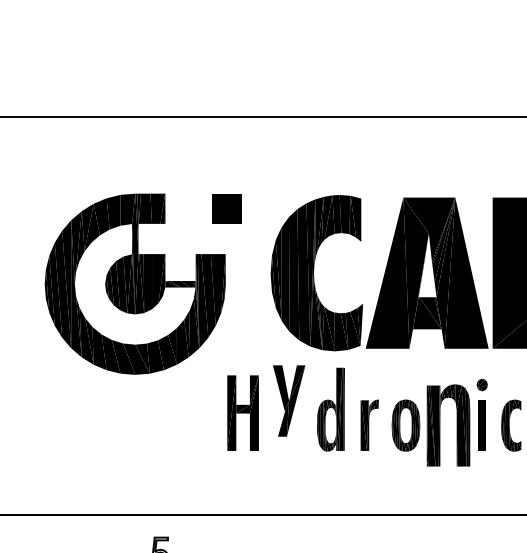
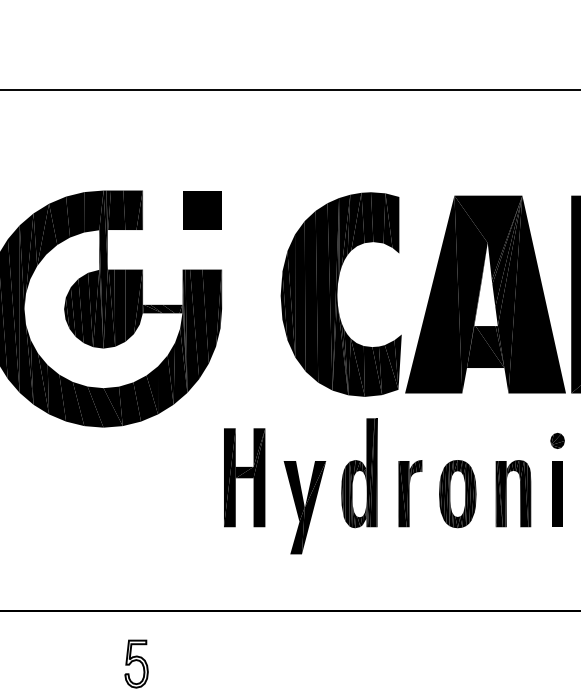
part: (226, 208) -> (201, 209), moved
part: (289, 400) -> (305, 506), moved
part: (448, 424) -> (513, 492), size x0.62

